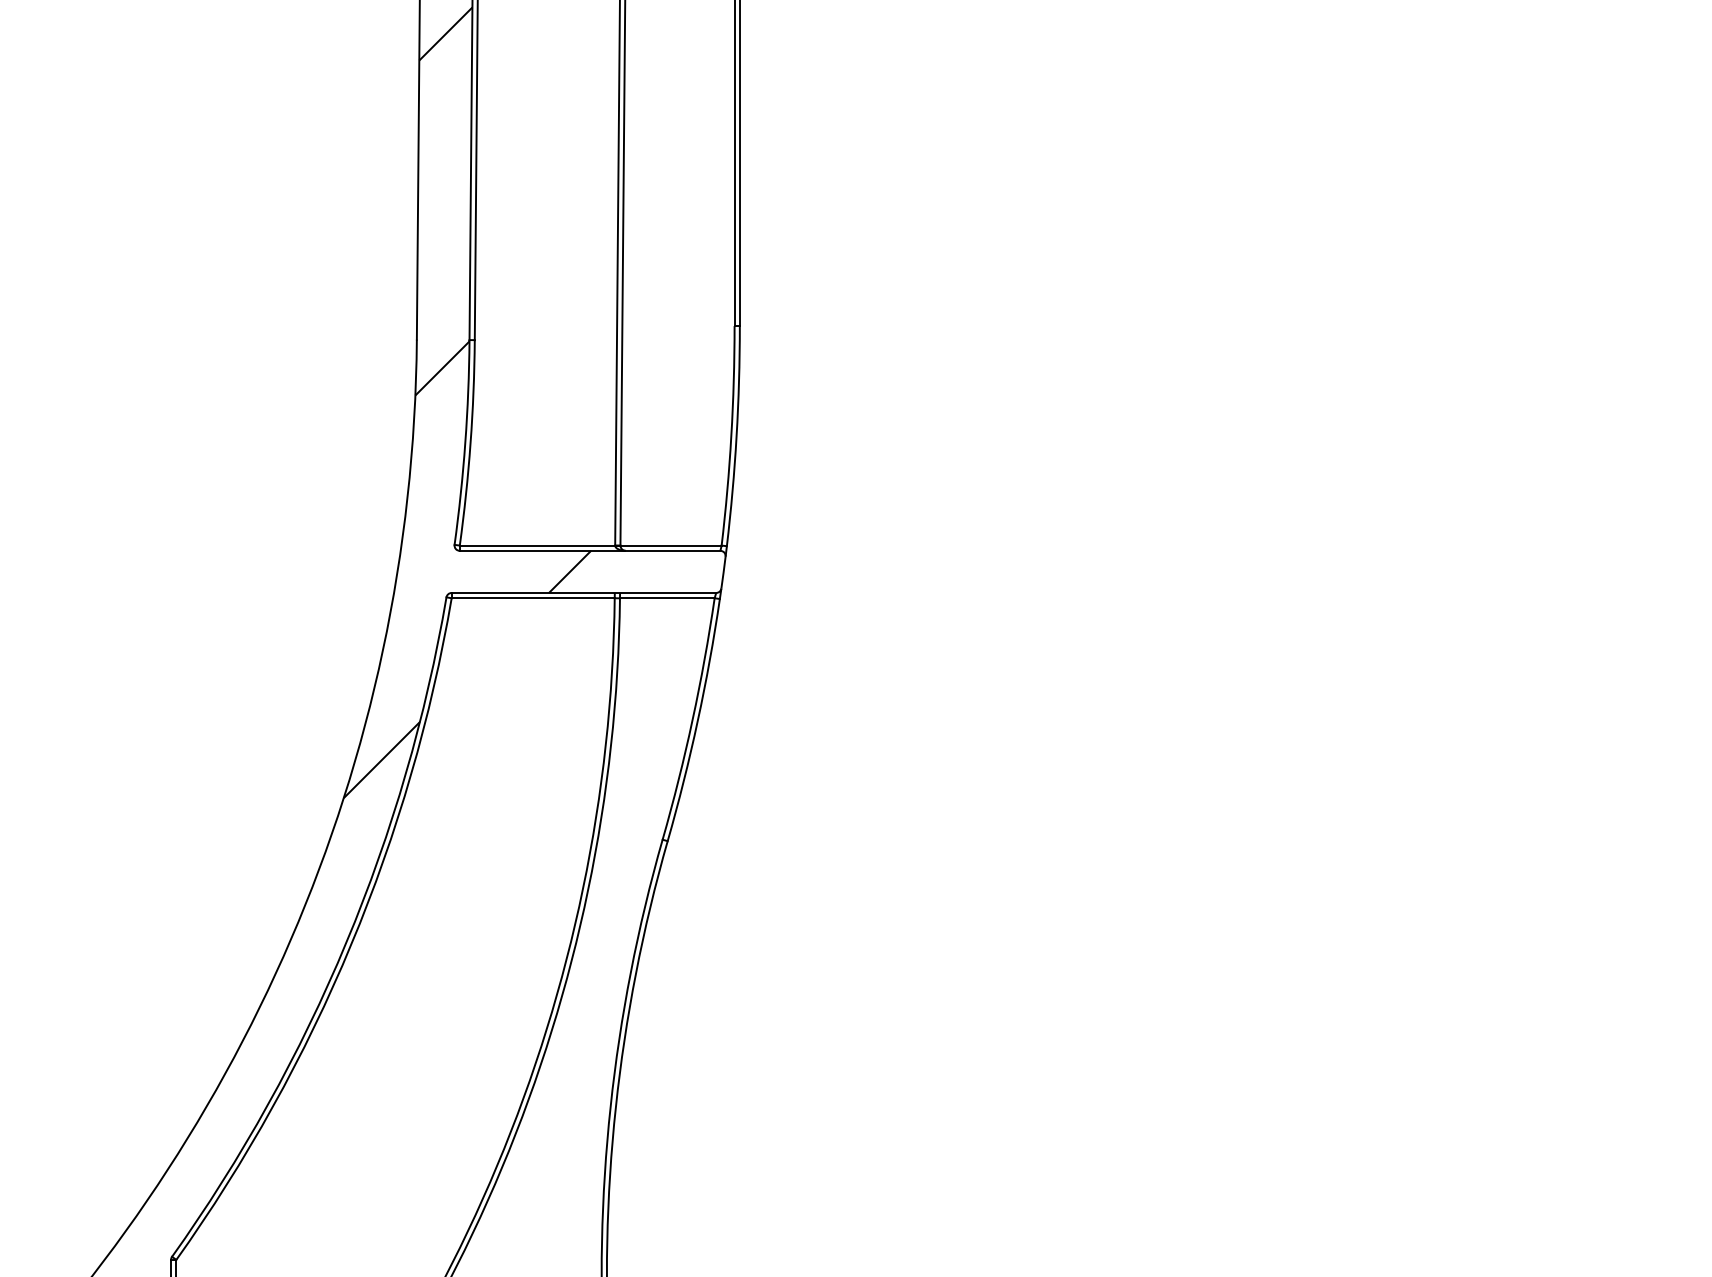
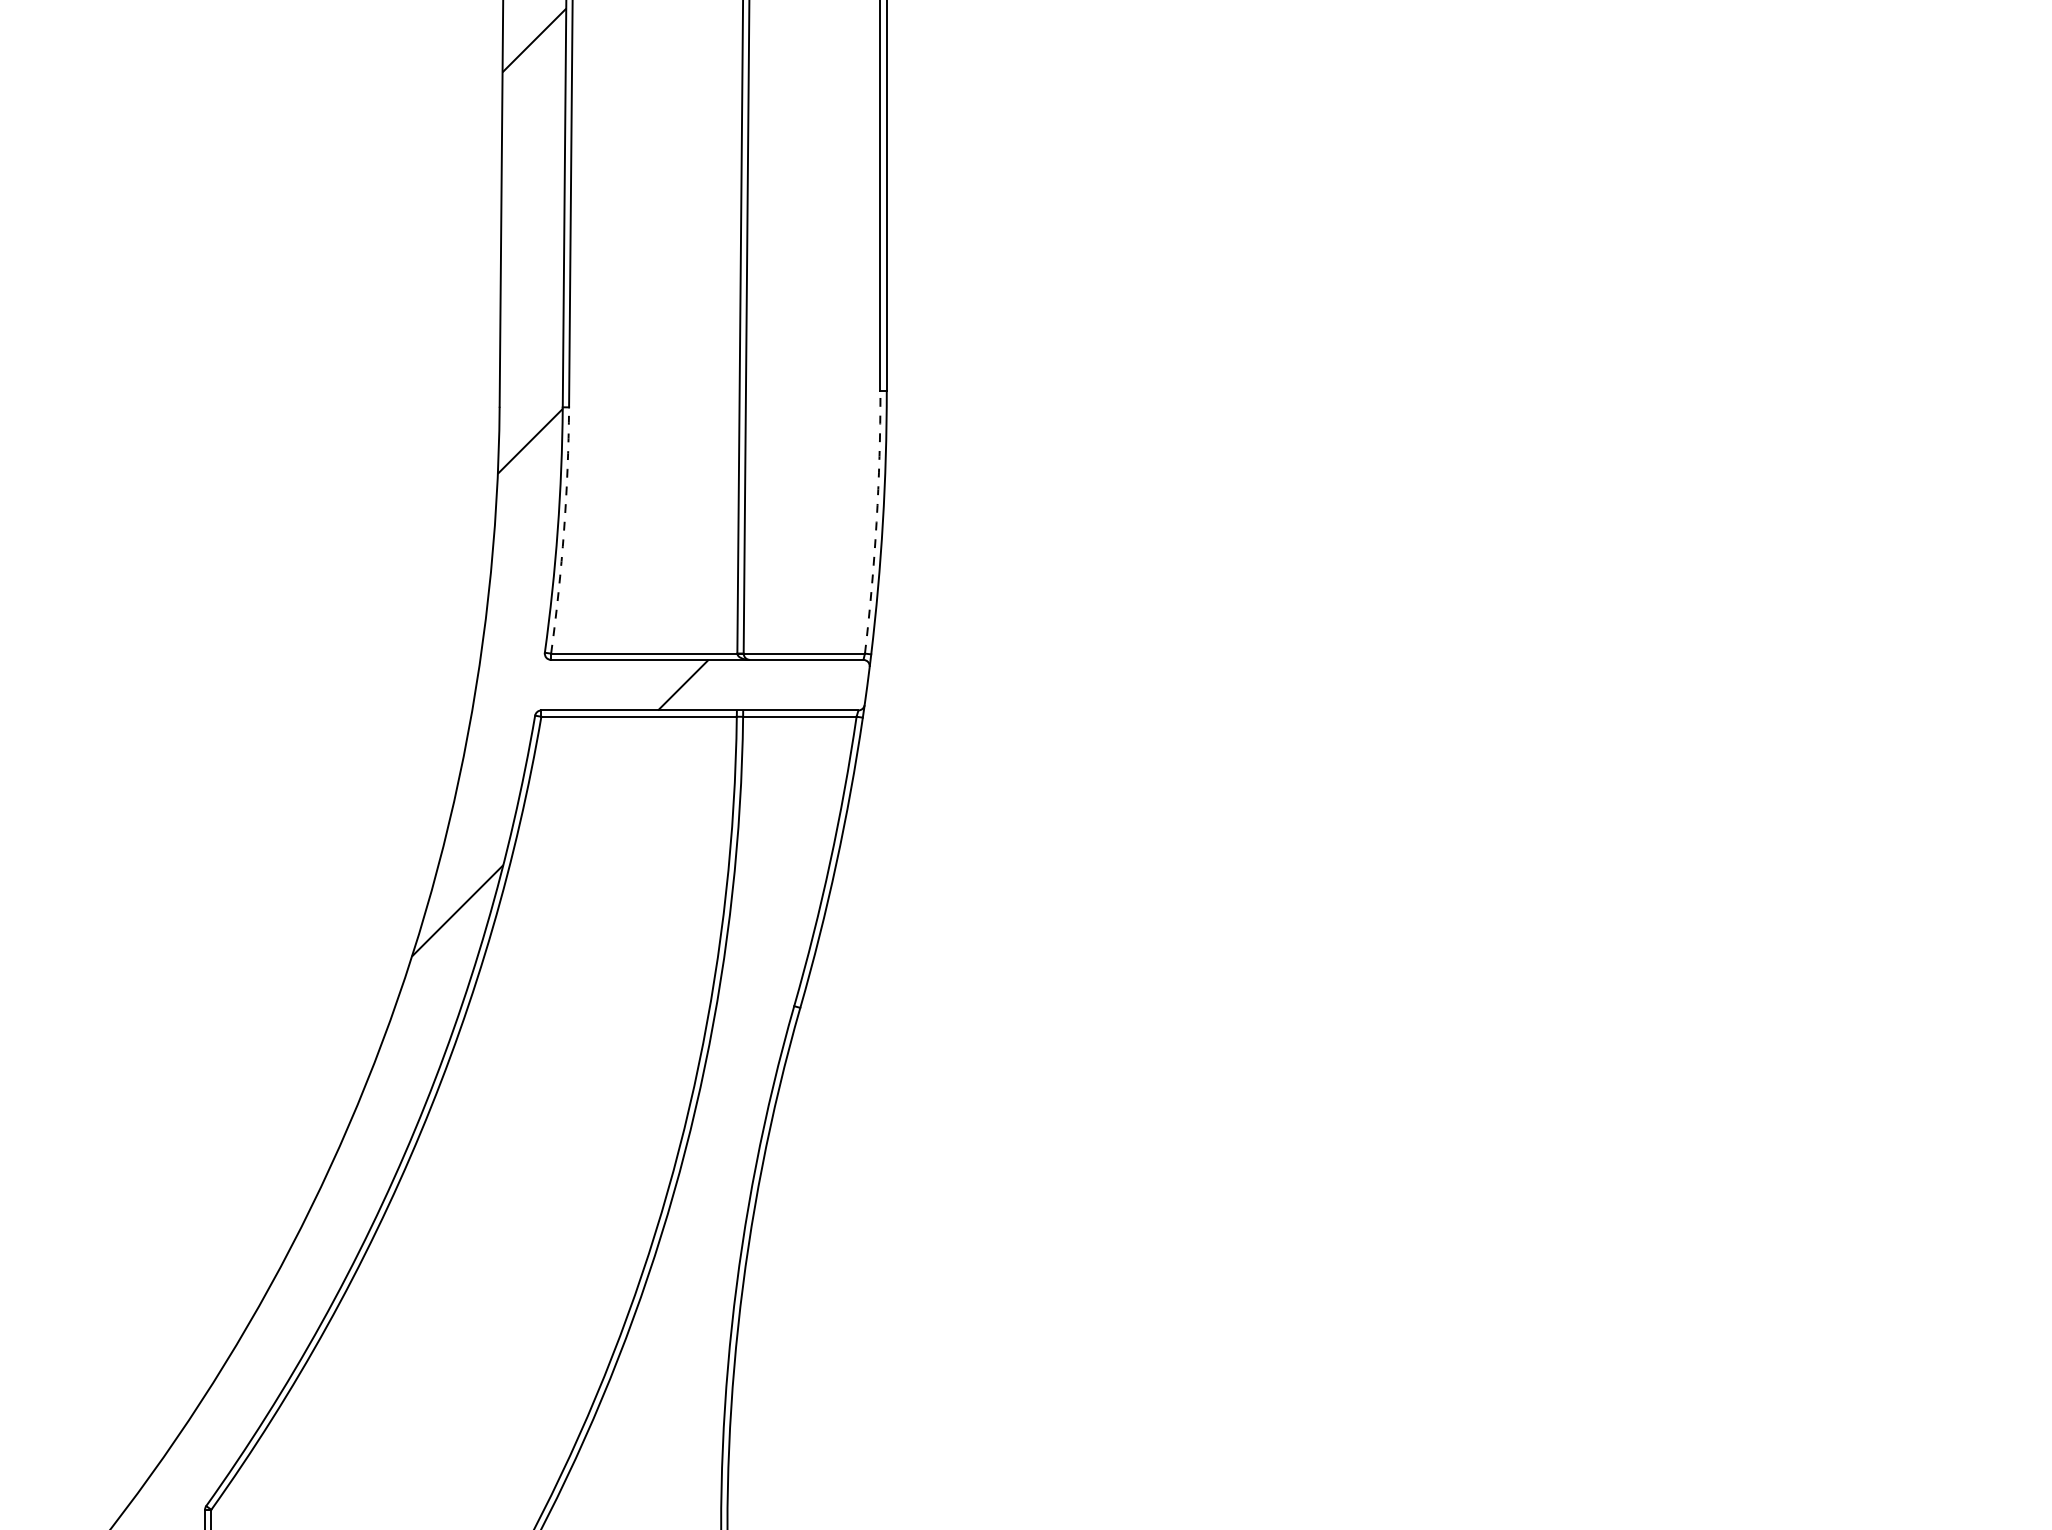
arc: (731, 436) -> (876, 522), solid -> dashed
arc: (470, 442) -> (564, 530), solid -> dashed

